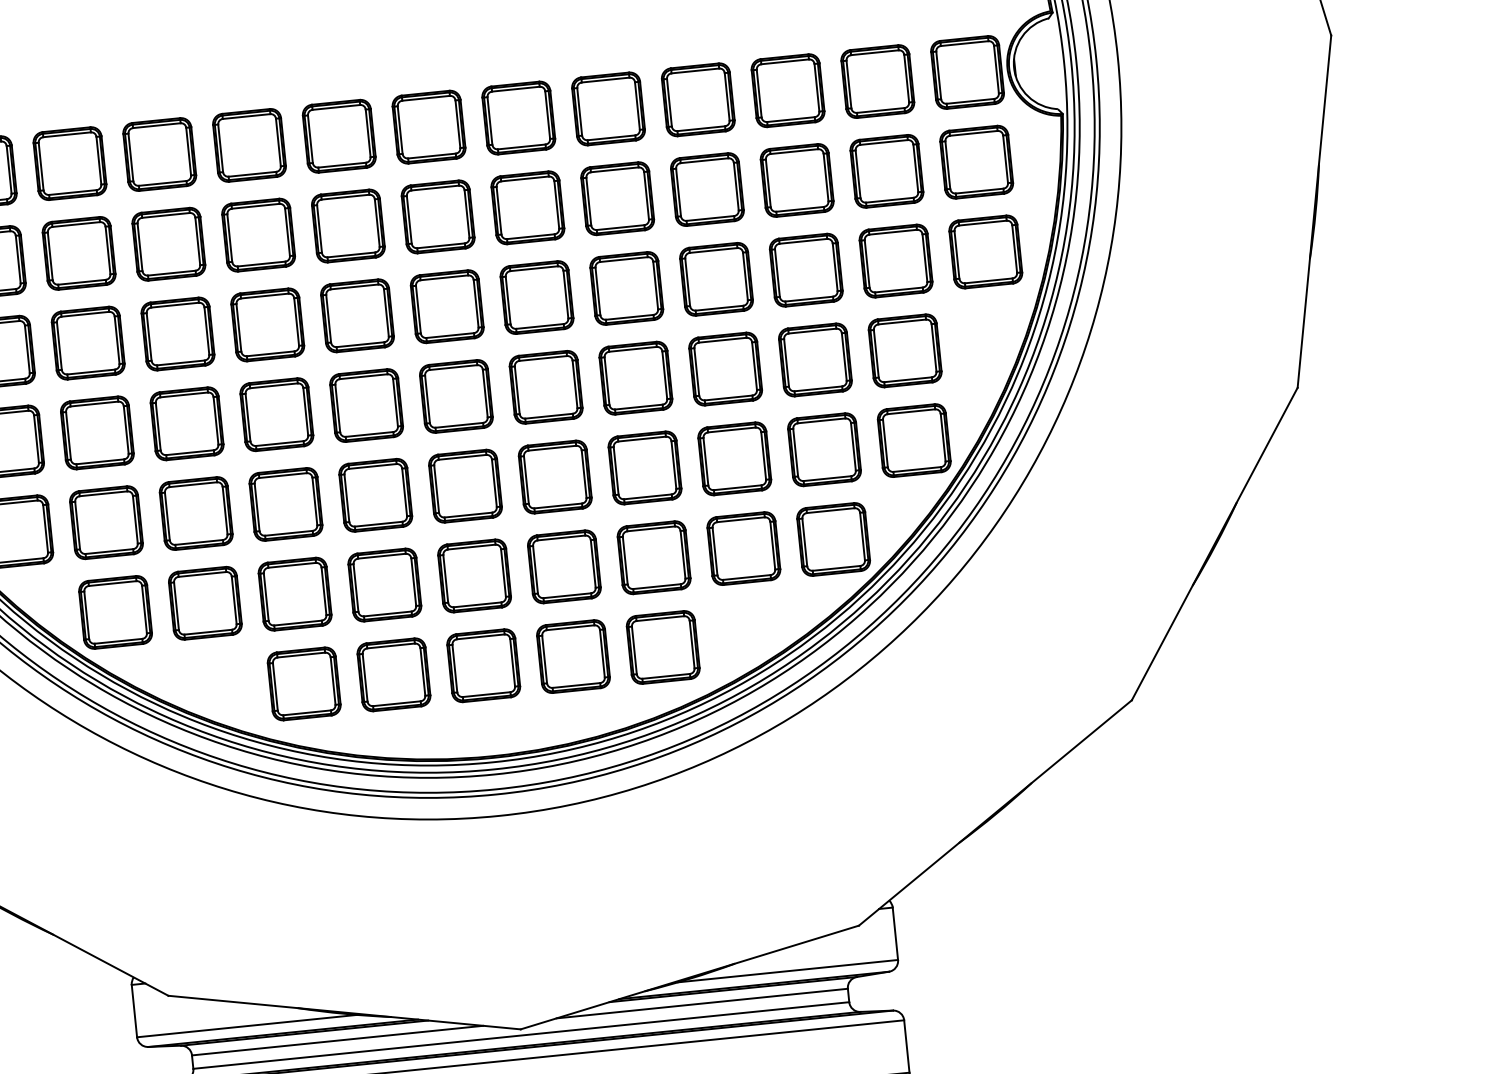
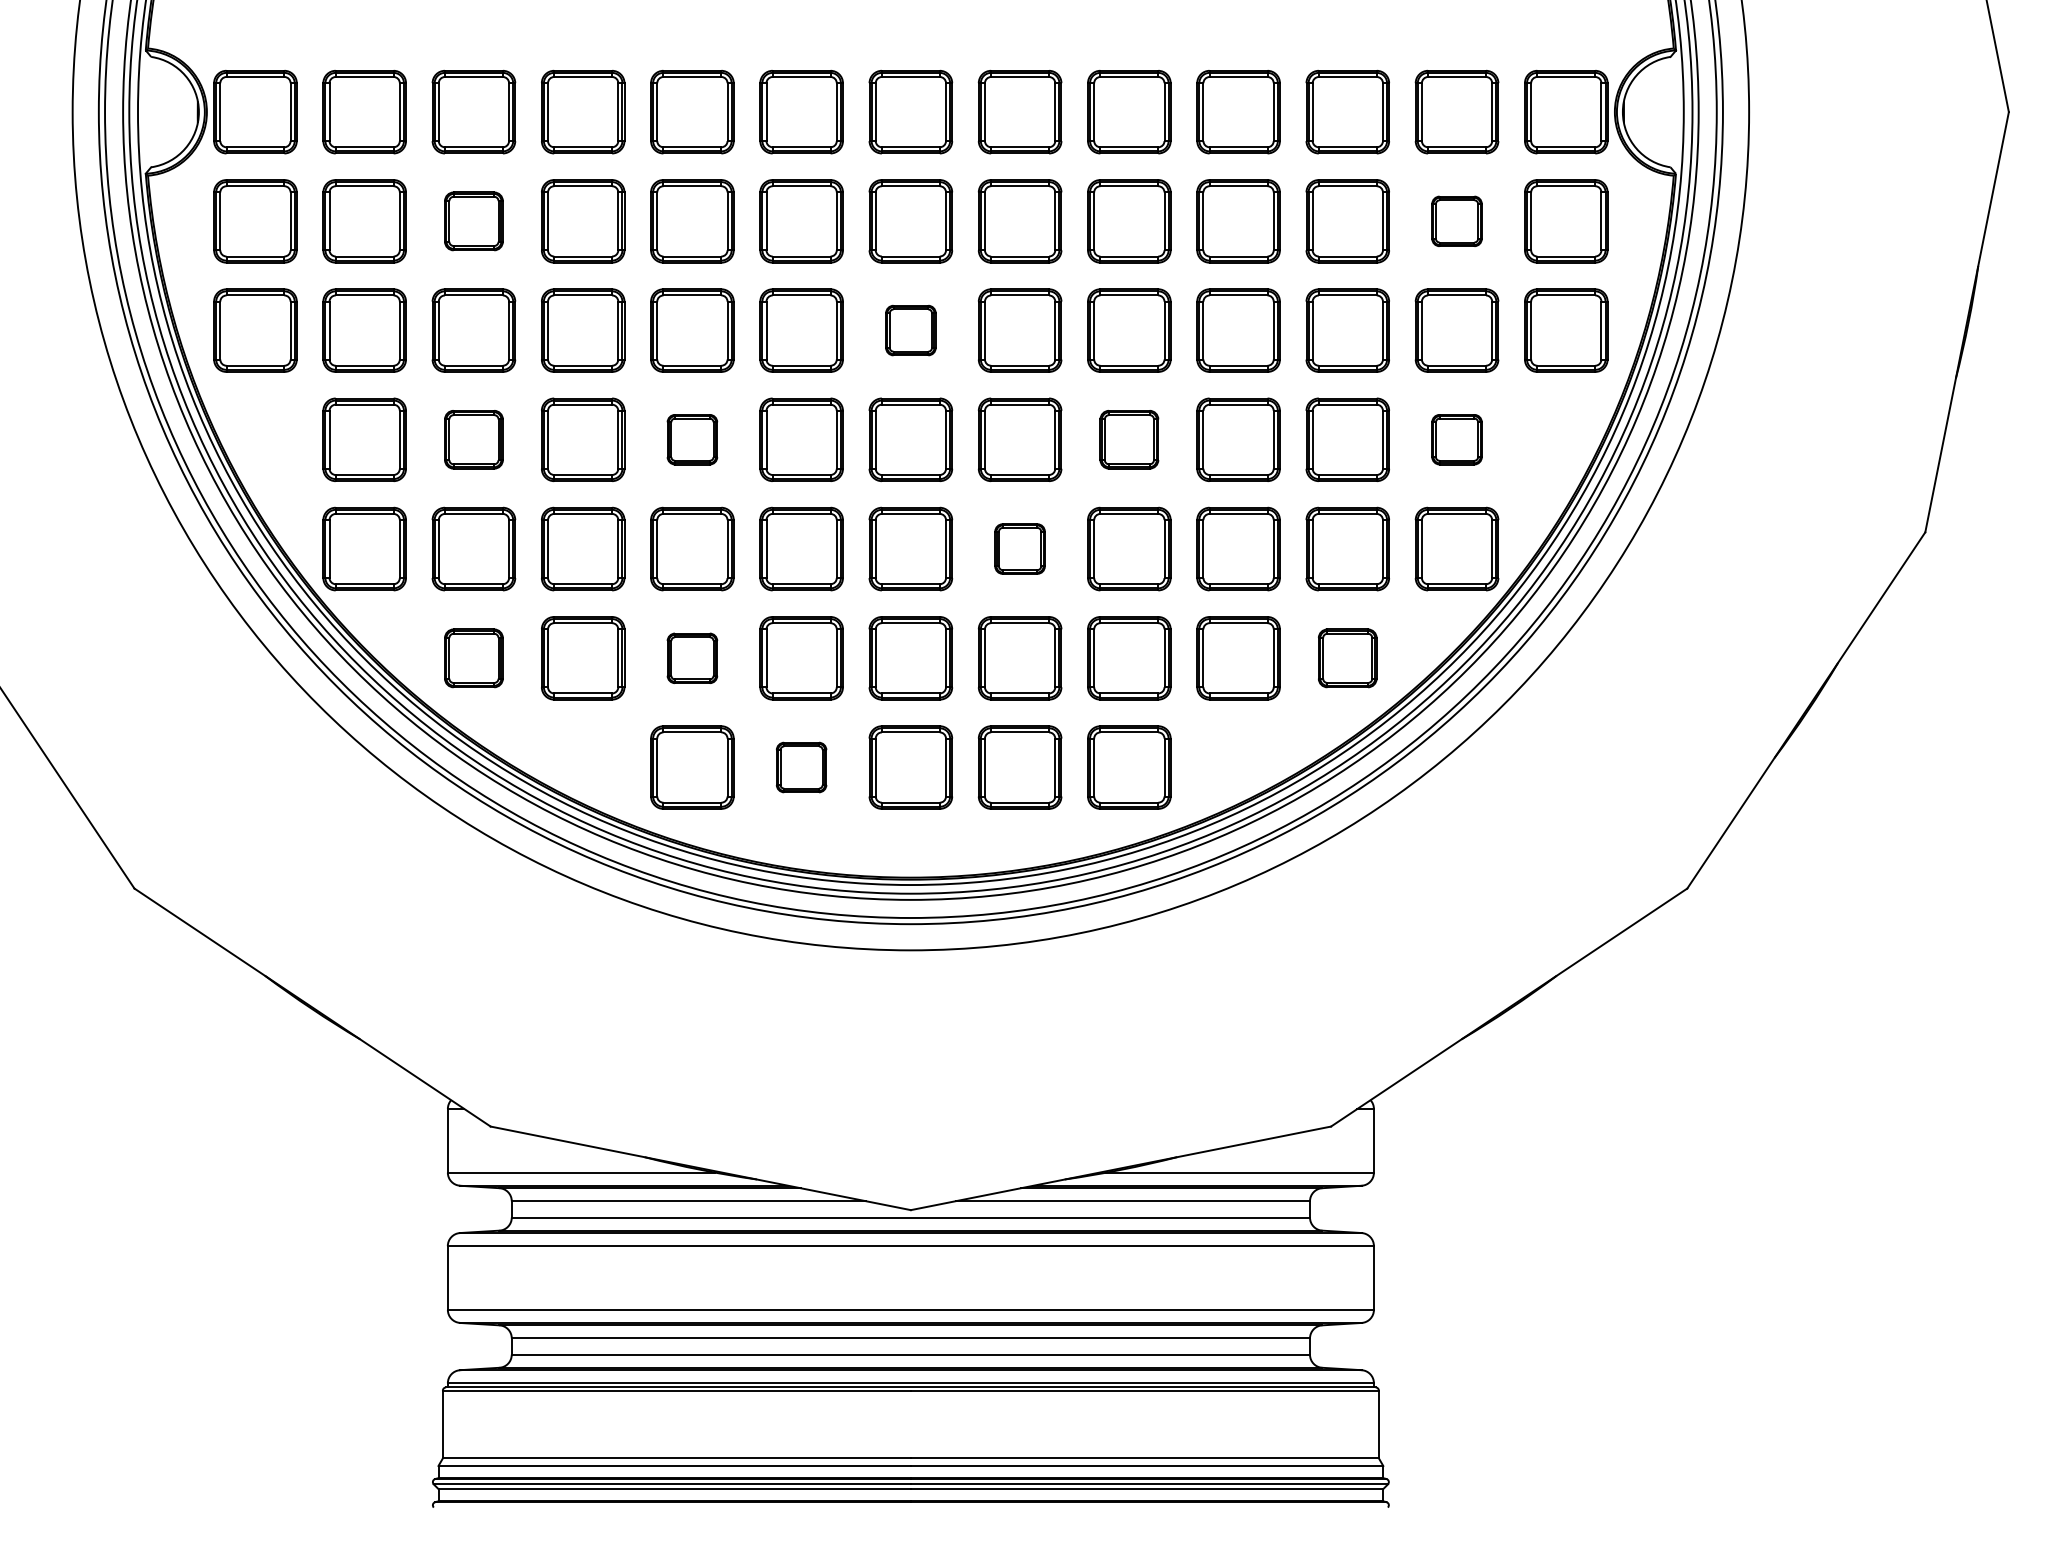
part: (886, 171) -> (1456, 221), size x0.6
part: (78, 253) -> (473, 221), size x0.7
part: (446, 306) -> (910, 330), size x0.6
part: (904, 350) -> (1456, 439), size x0.6
part: (636, 377) -> (1129, 439), size x0.7
part: (276, 414) -> (692, 439), size x0.6
part: (96, 432) -> (473, 439), size x0.7
part: (554, 476) -> (1019, 548), size x0.6
part: (833, 539) -> (1347, 658), size x0.7
part: (295, 594) -> (692, 658), size x0.6
part: (115, 612) -> (473, 658), size x0.7
part: (393, 674) -> (801, 767), size x0.6

